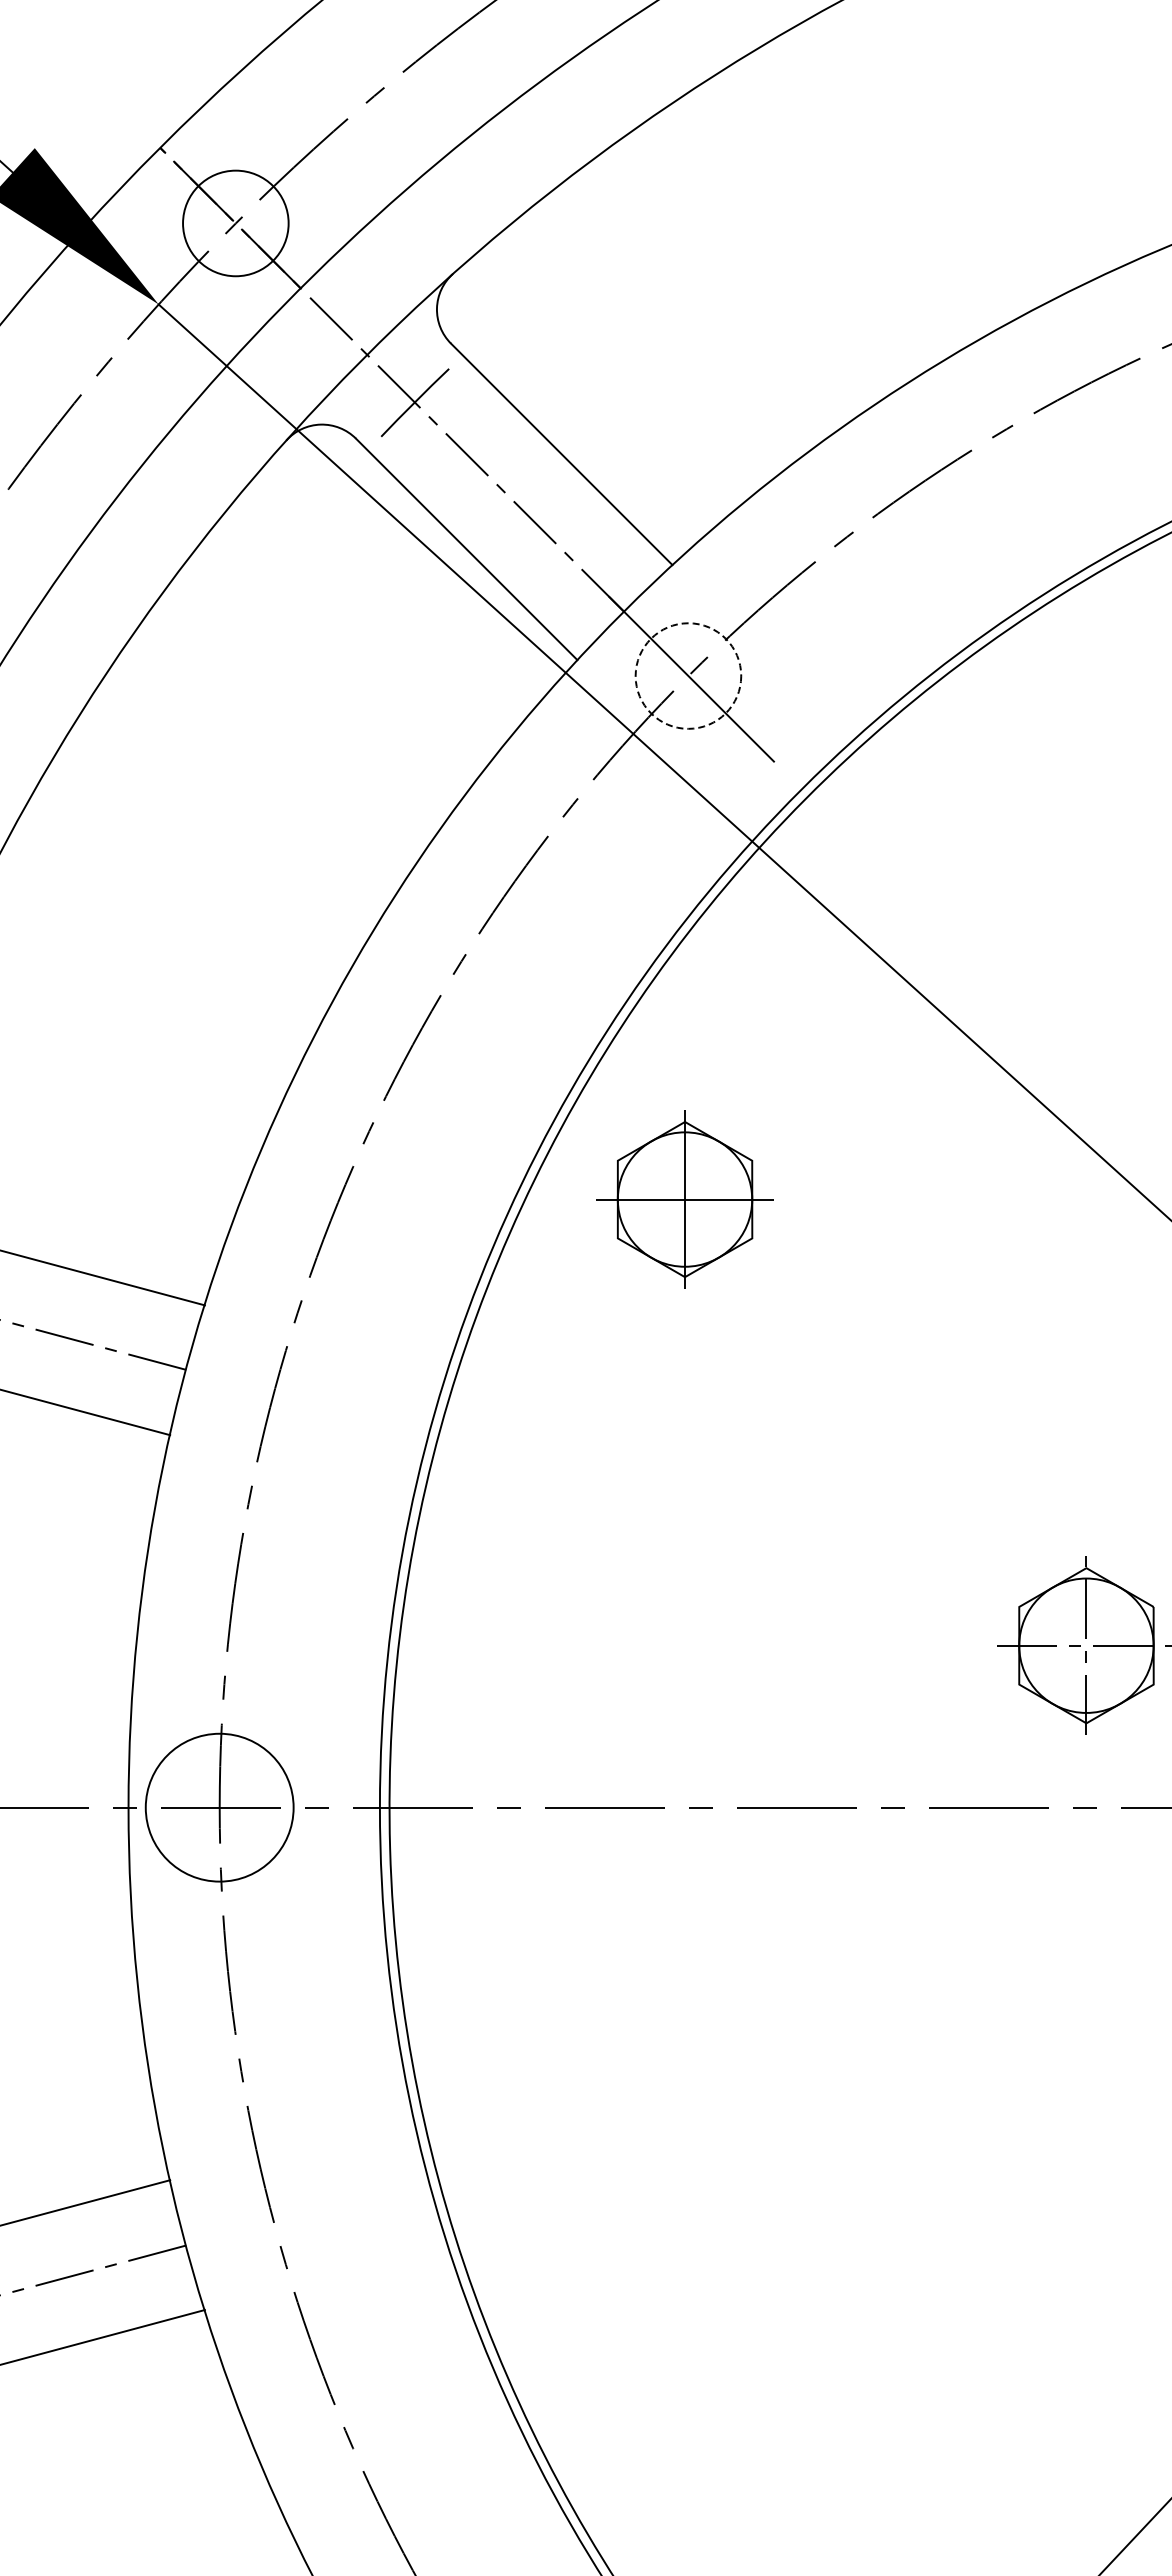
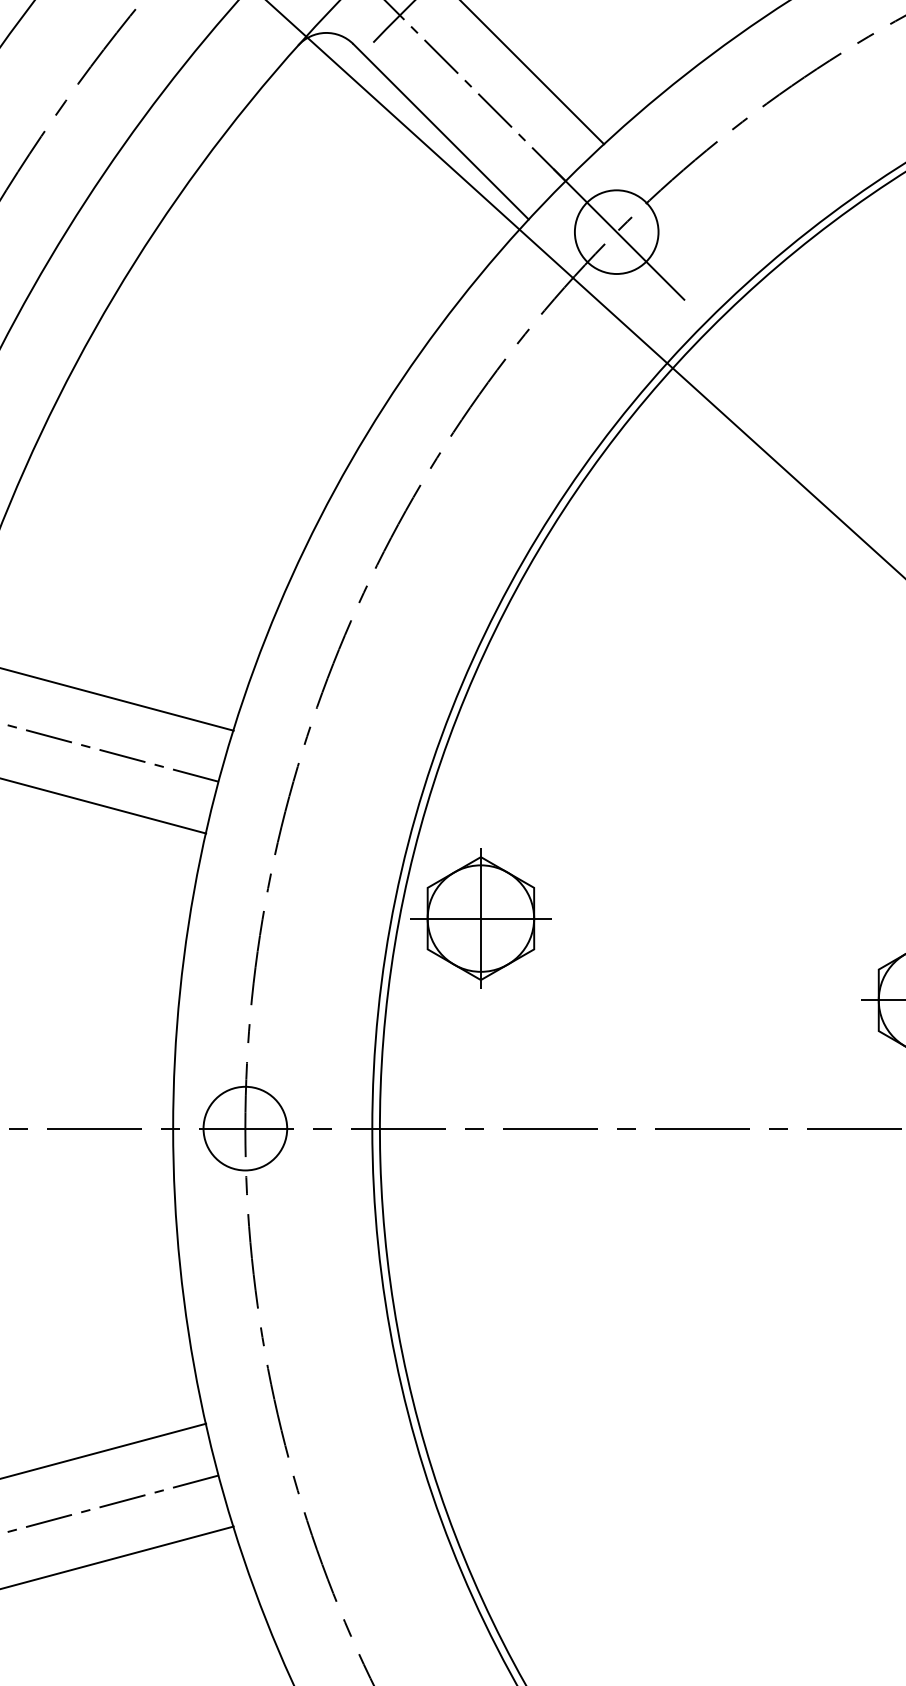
circle: (688, 675) -> (616, 231), dashed -> solid
part: (684, 1199) -> (480, 918), moved
circle: (219, 1807) -> (245, 1128), size x0.71

